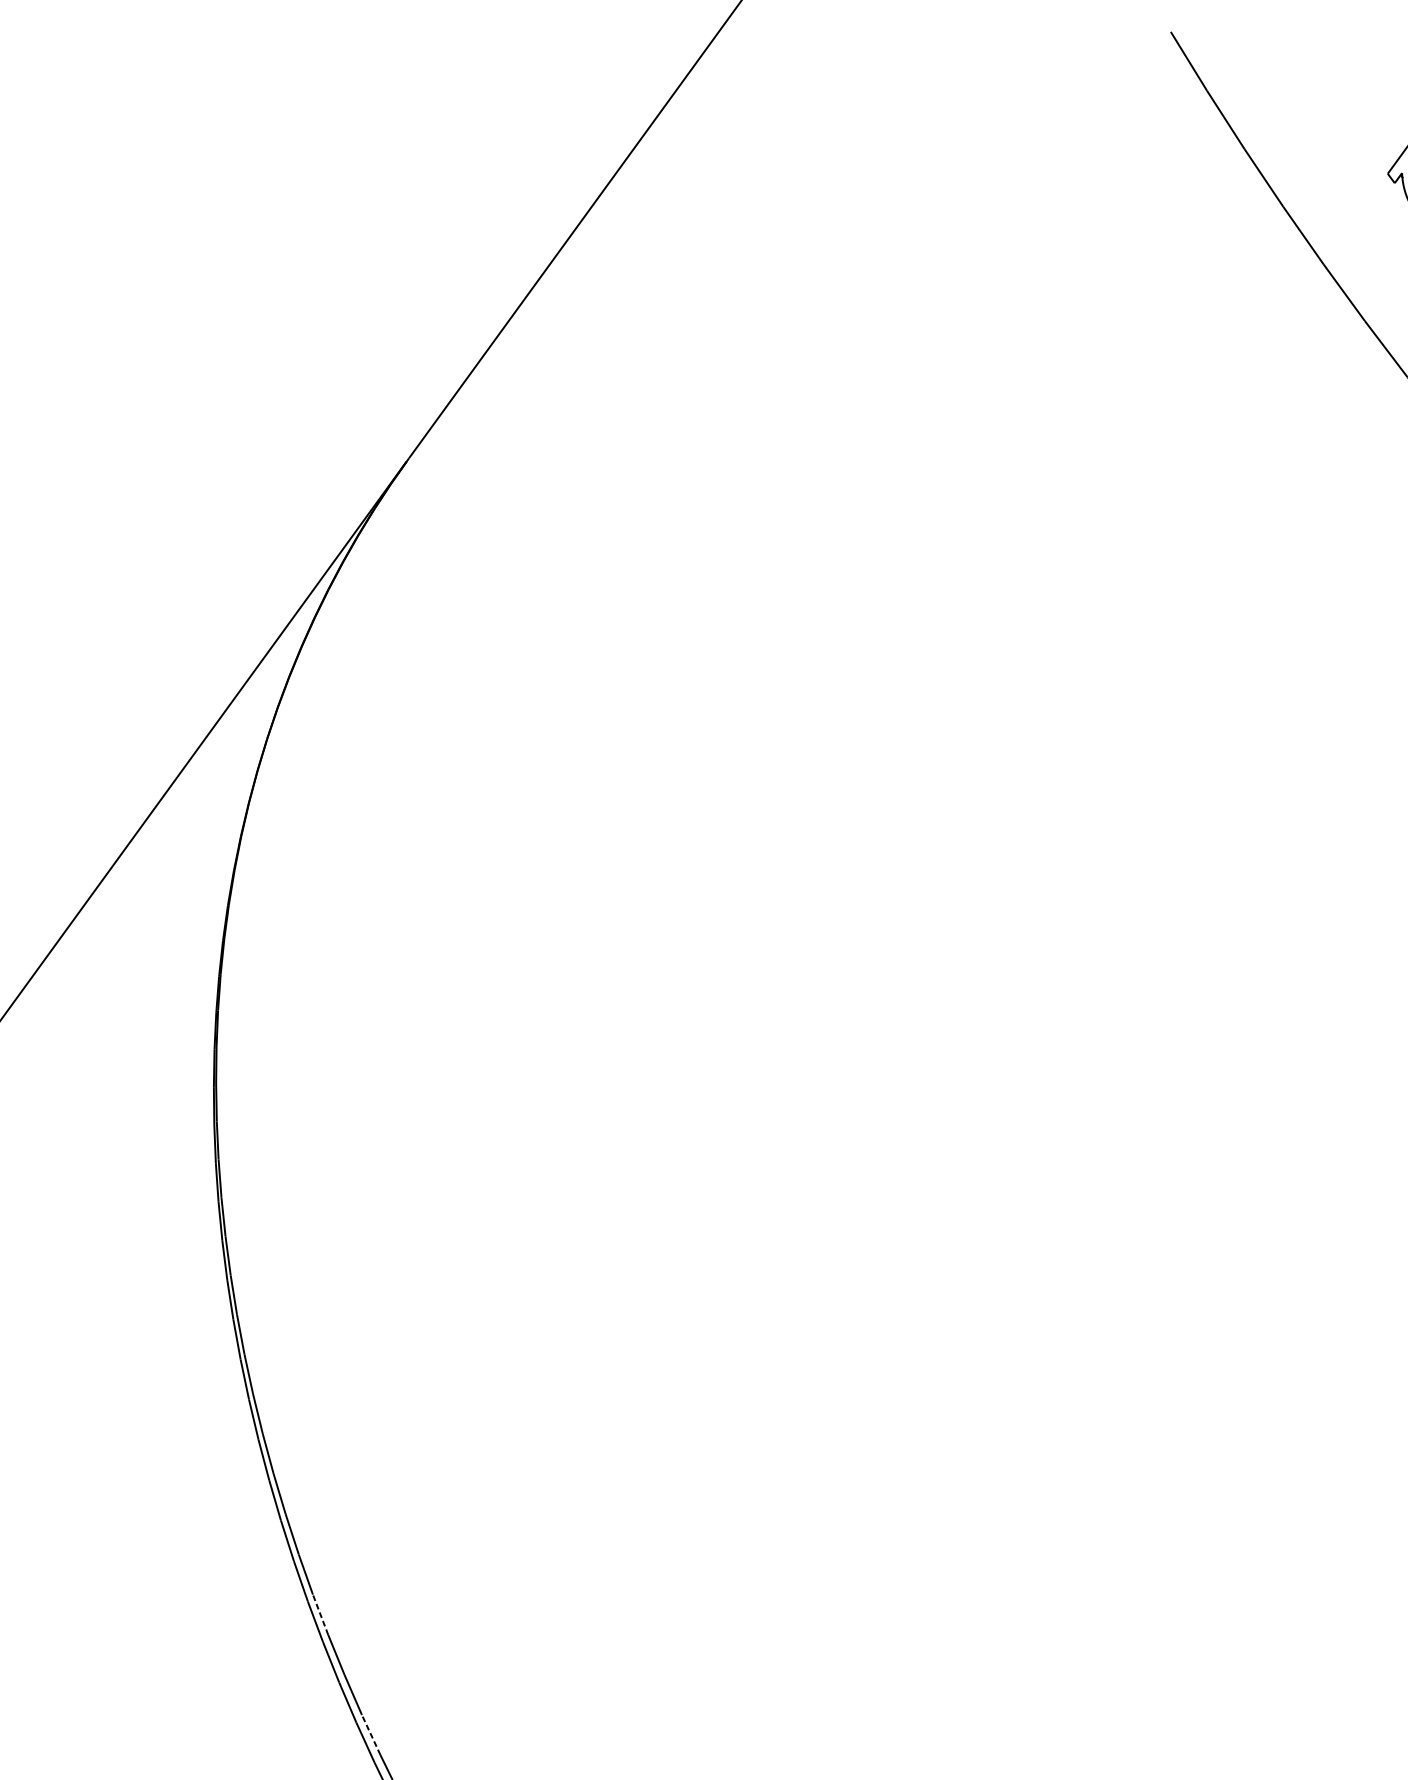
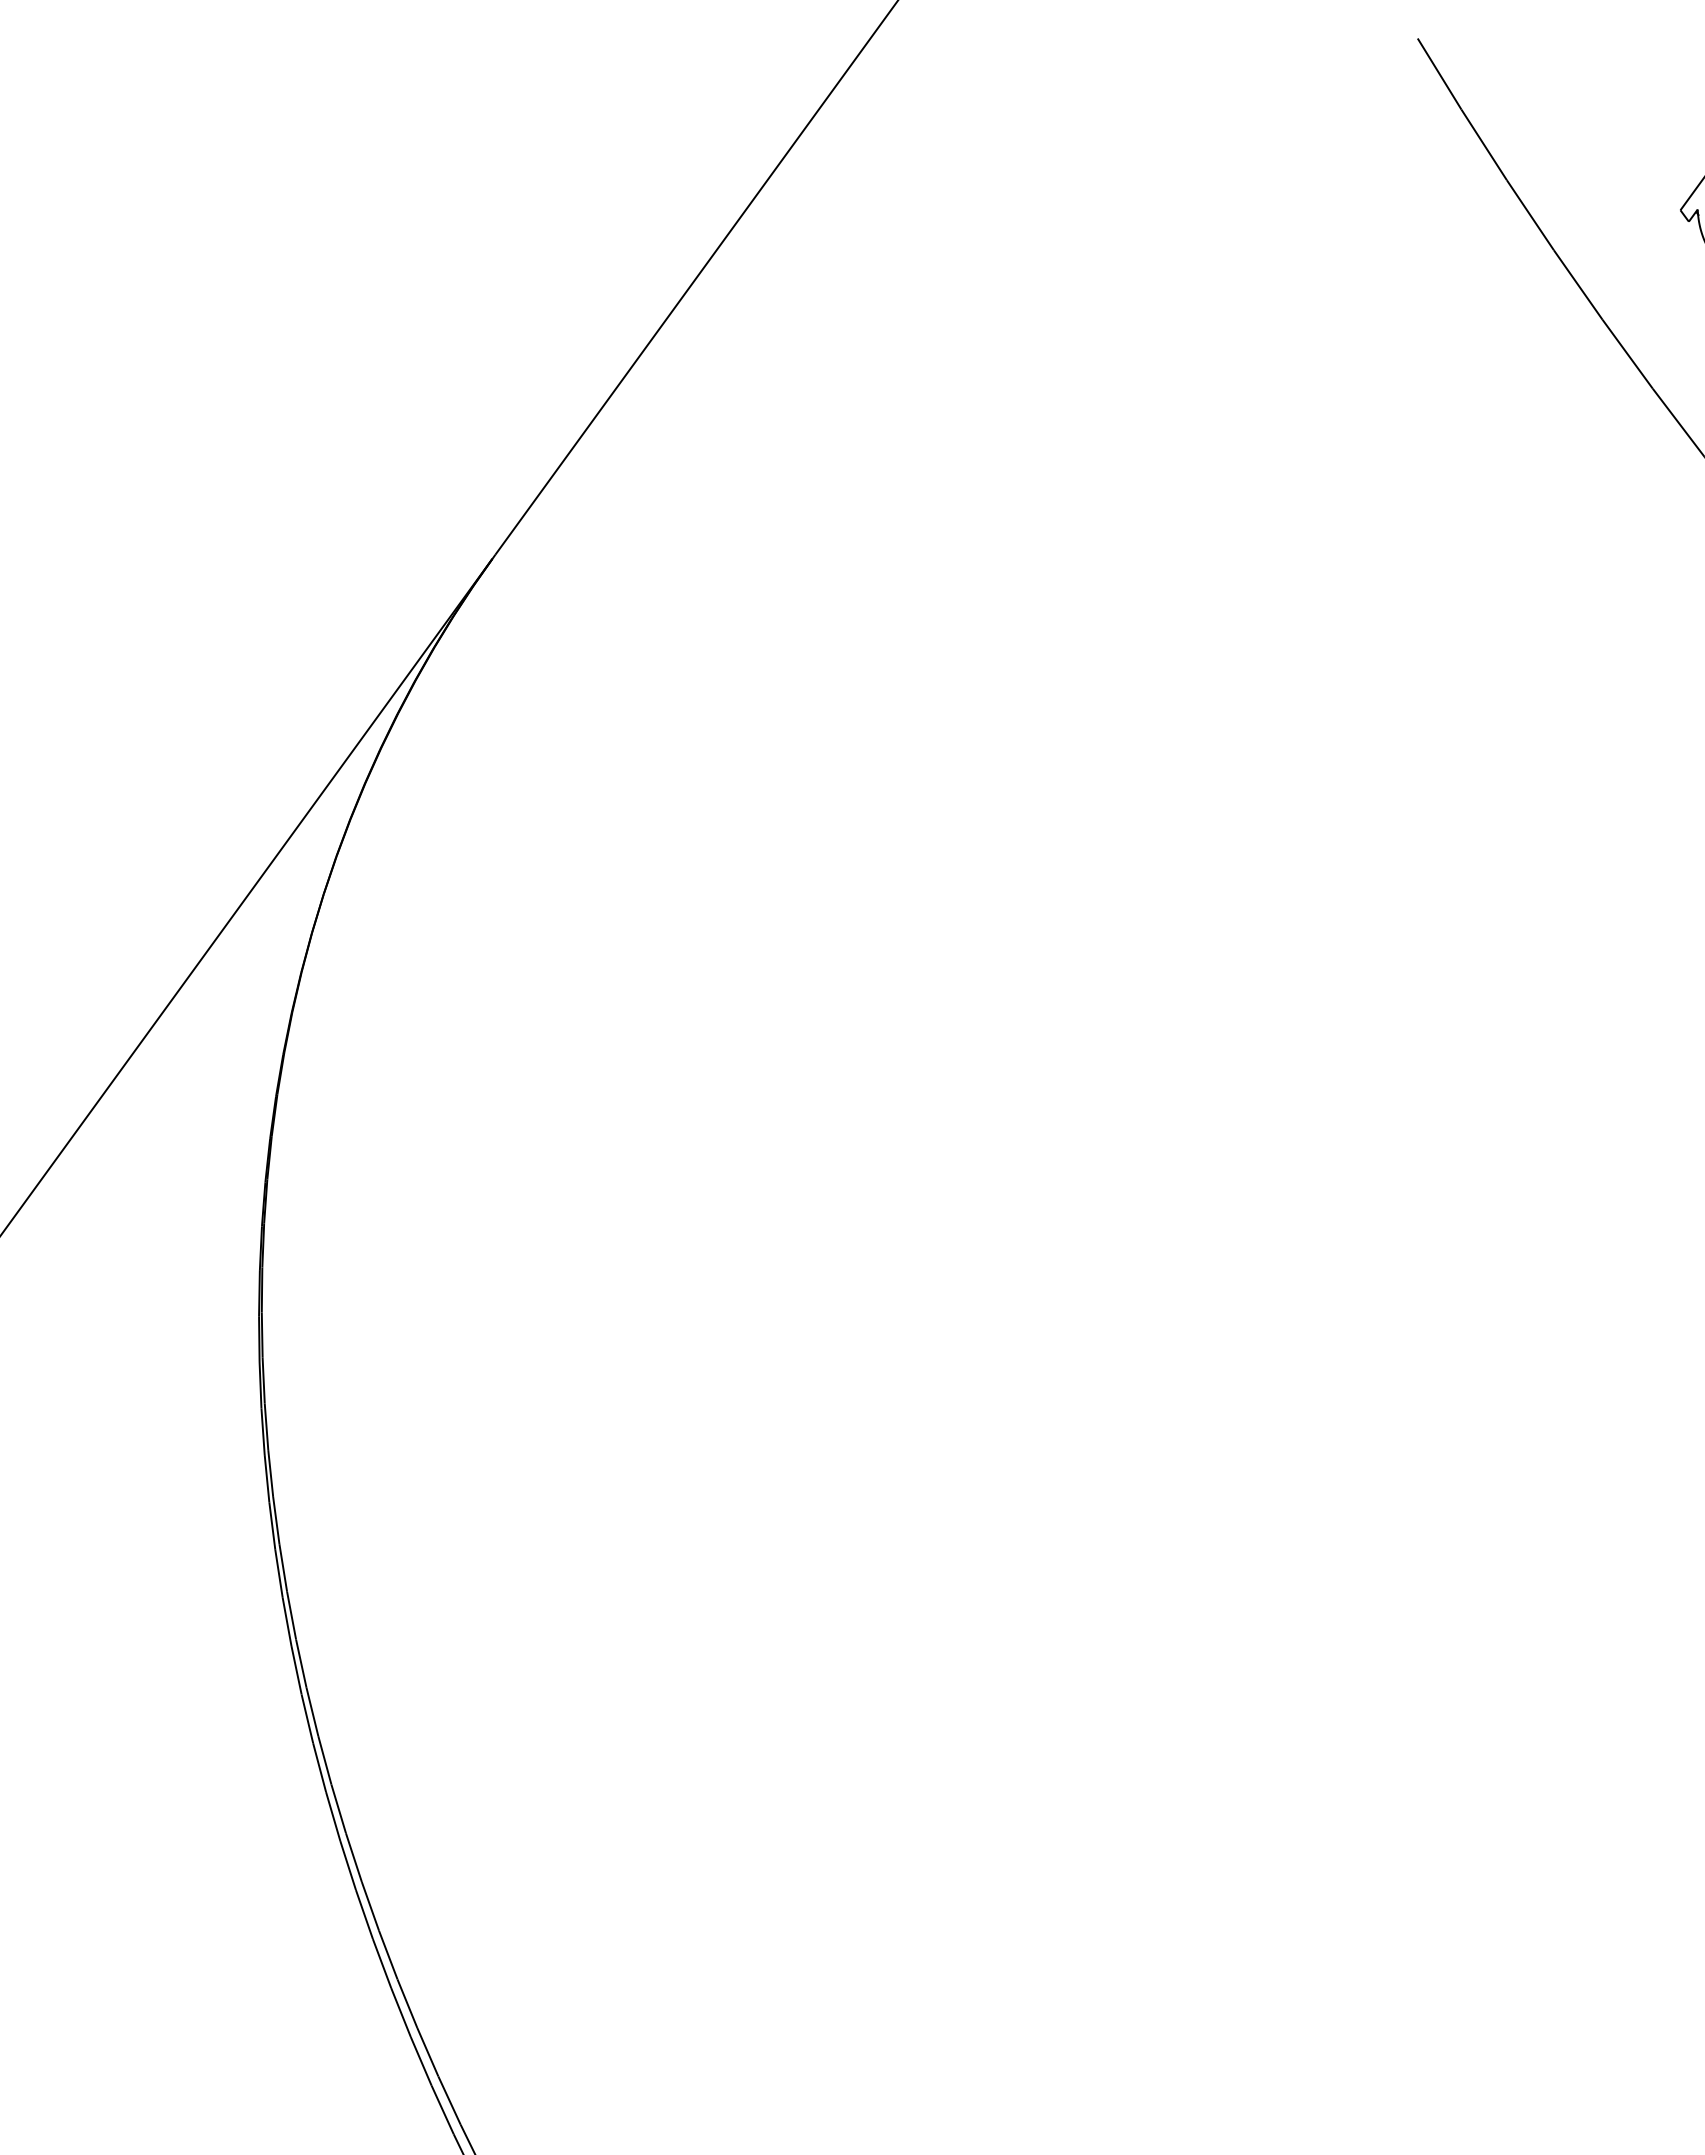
line: (320, 1614) -> (388, 1954), dashed -> solid
line: (371, 1734) -> (449, 2100), dashed -> solid

